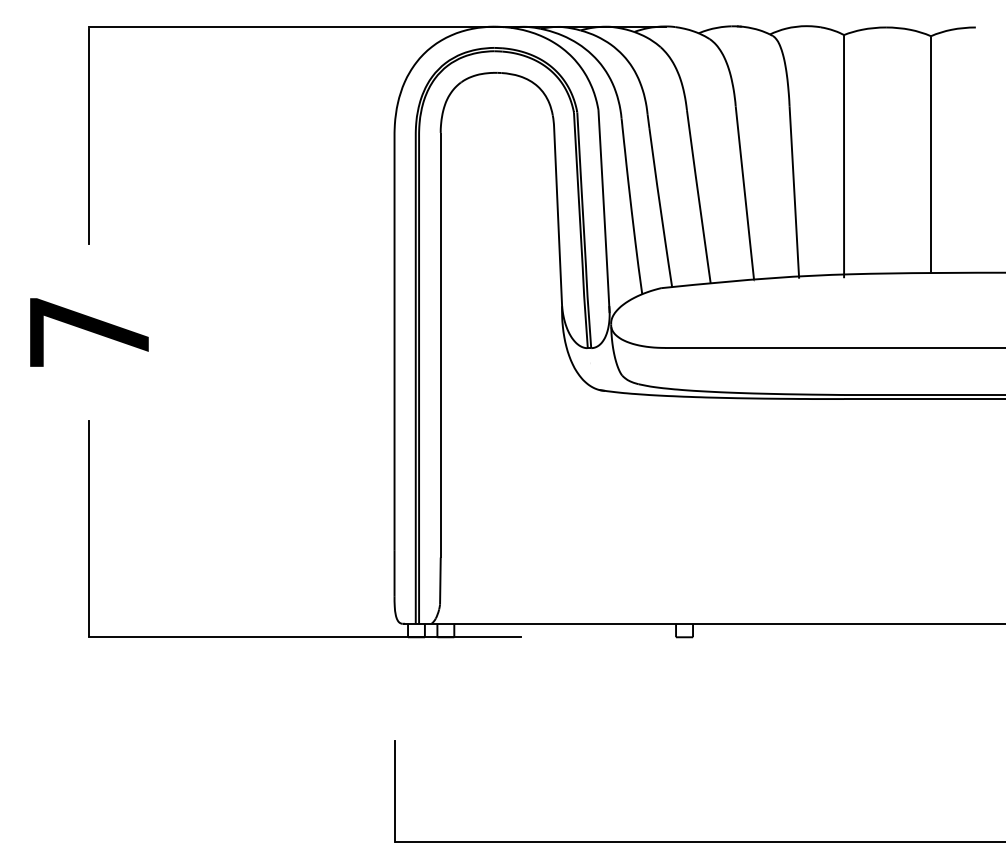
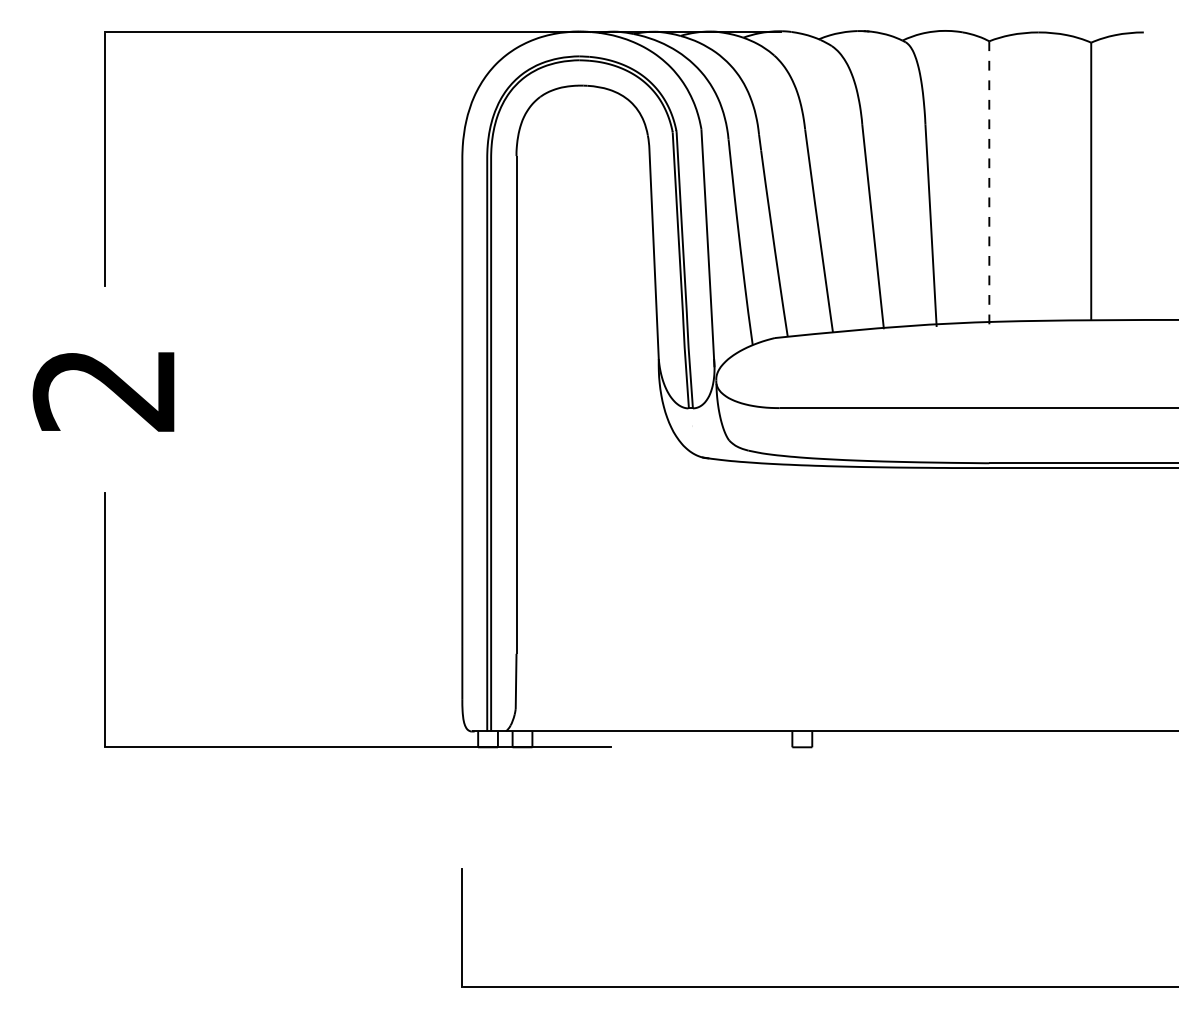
line: (844, 156) -> (989, 183), solid -> dashed
text: (88, 333) -> (103, 391), 7 -> 2

